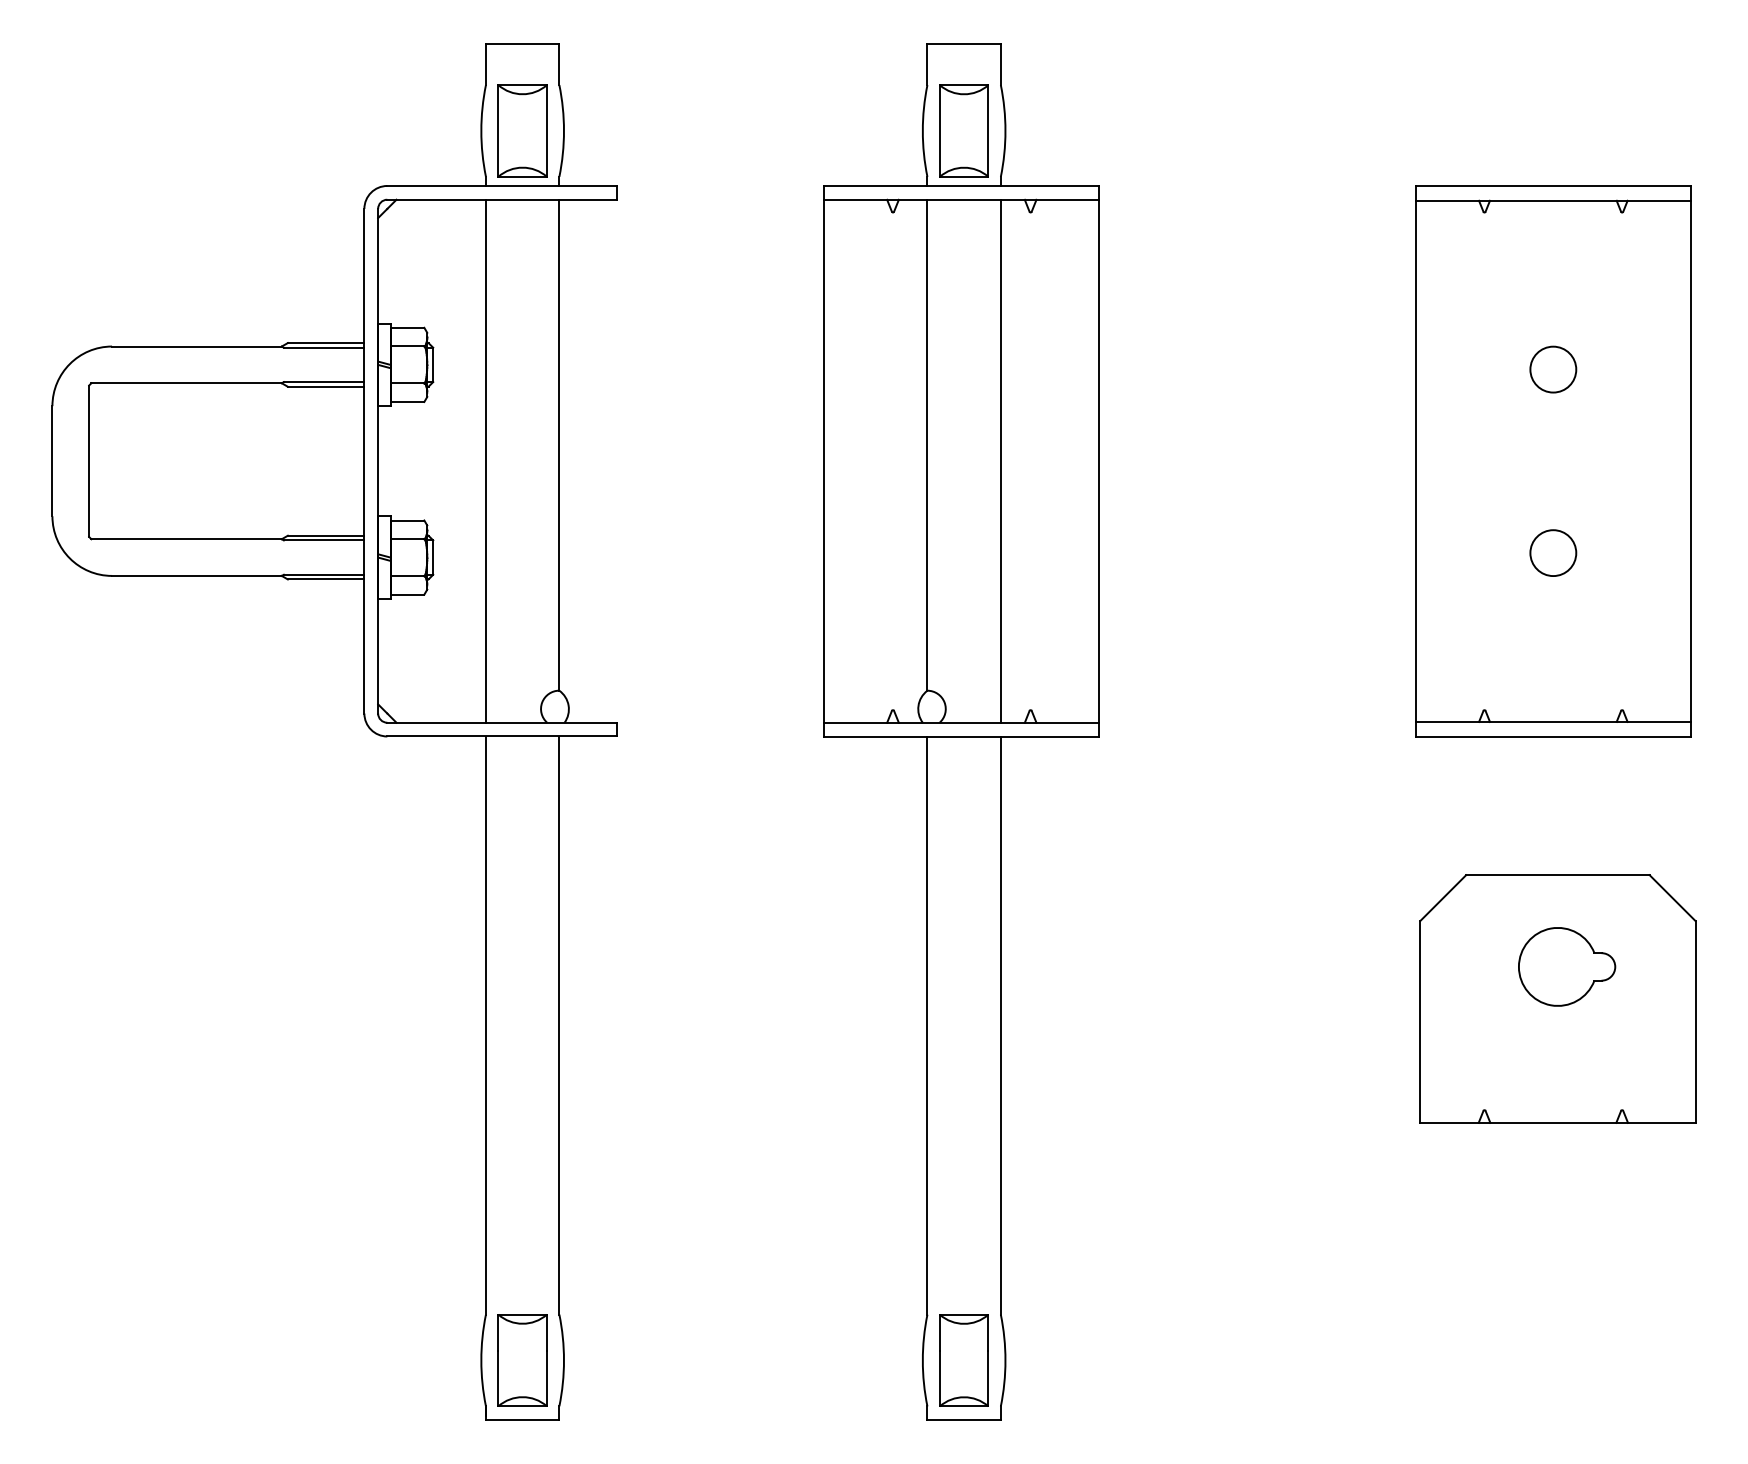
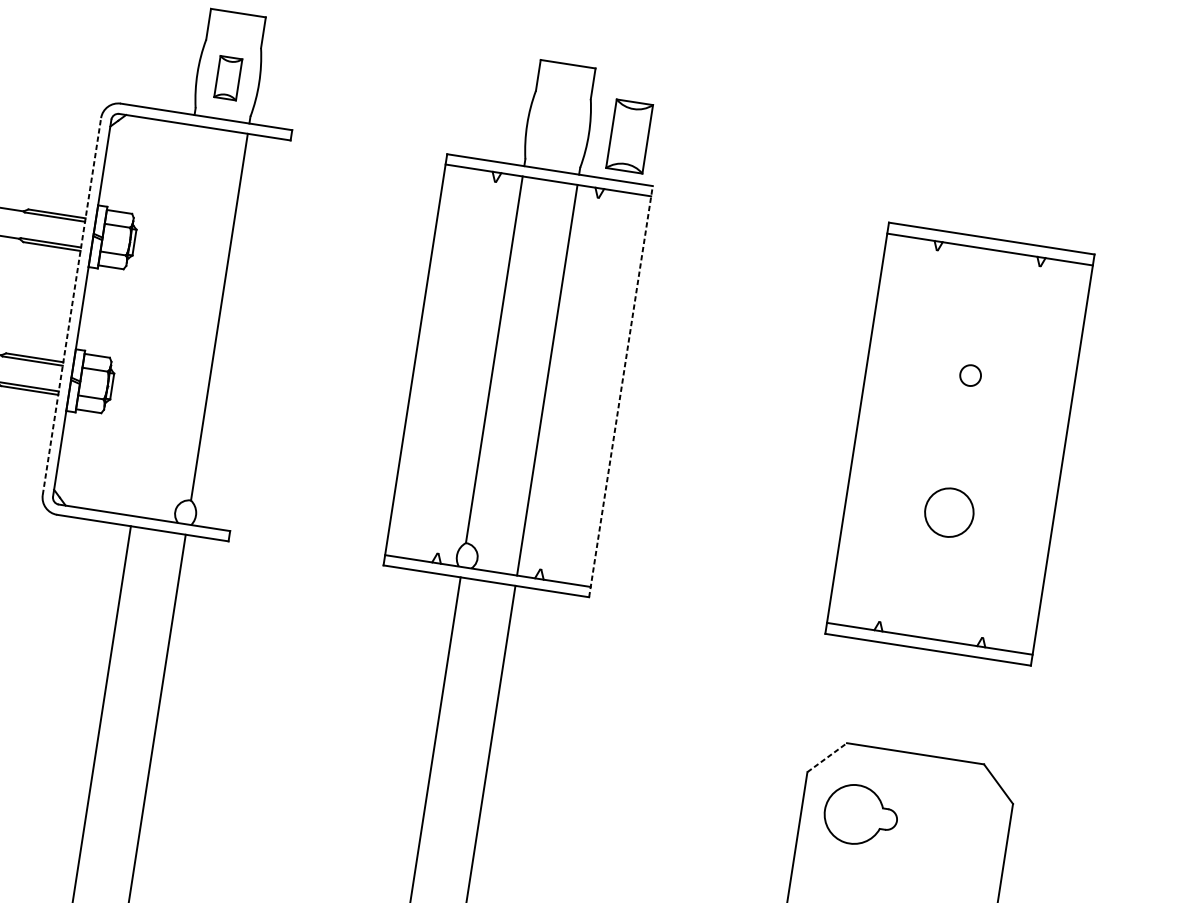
part: (522, 130) -> (228, 77), size x0.6
part: (963, 130) -> (629, 136), moved
circle: (1553, 369) -> (970, 375), size x0.6
line: (364, 460) -> (72, 306), solid -> dashed
line: (485, 460) -> (162, 320), removed
line: (1099, 460) -> (621, 391), solid -> dashed
circle: (1553, 553) -> (949, 513), size x1.4
line: (1443, 897) -> (827, 757), solid -> dashed
part: (1567, 966) -> (861, 815), moved

